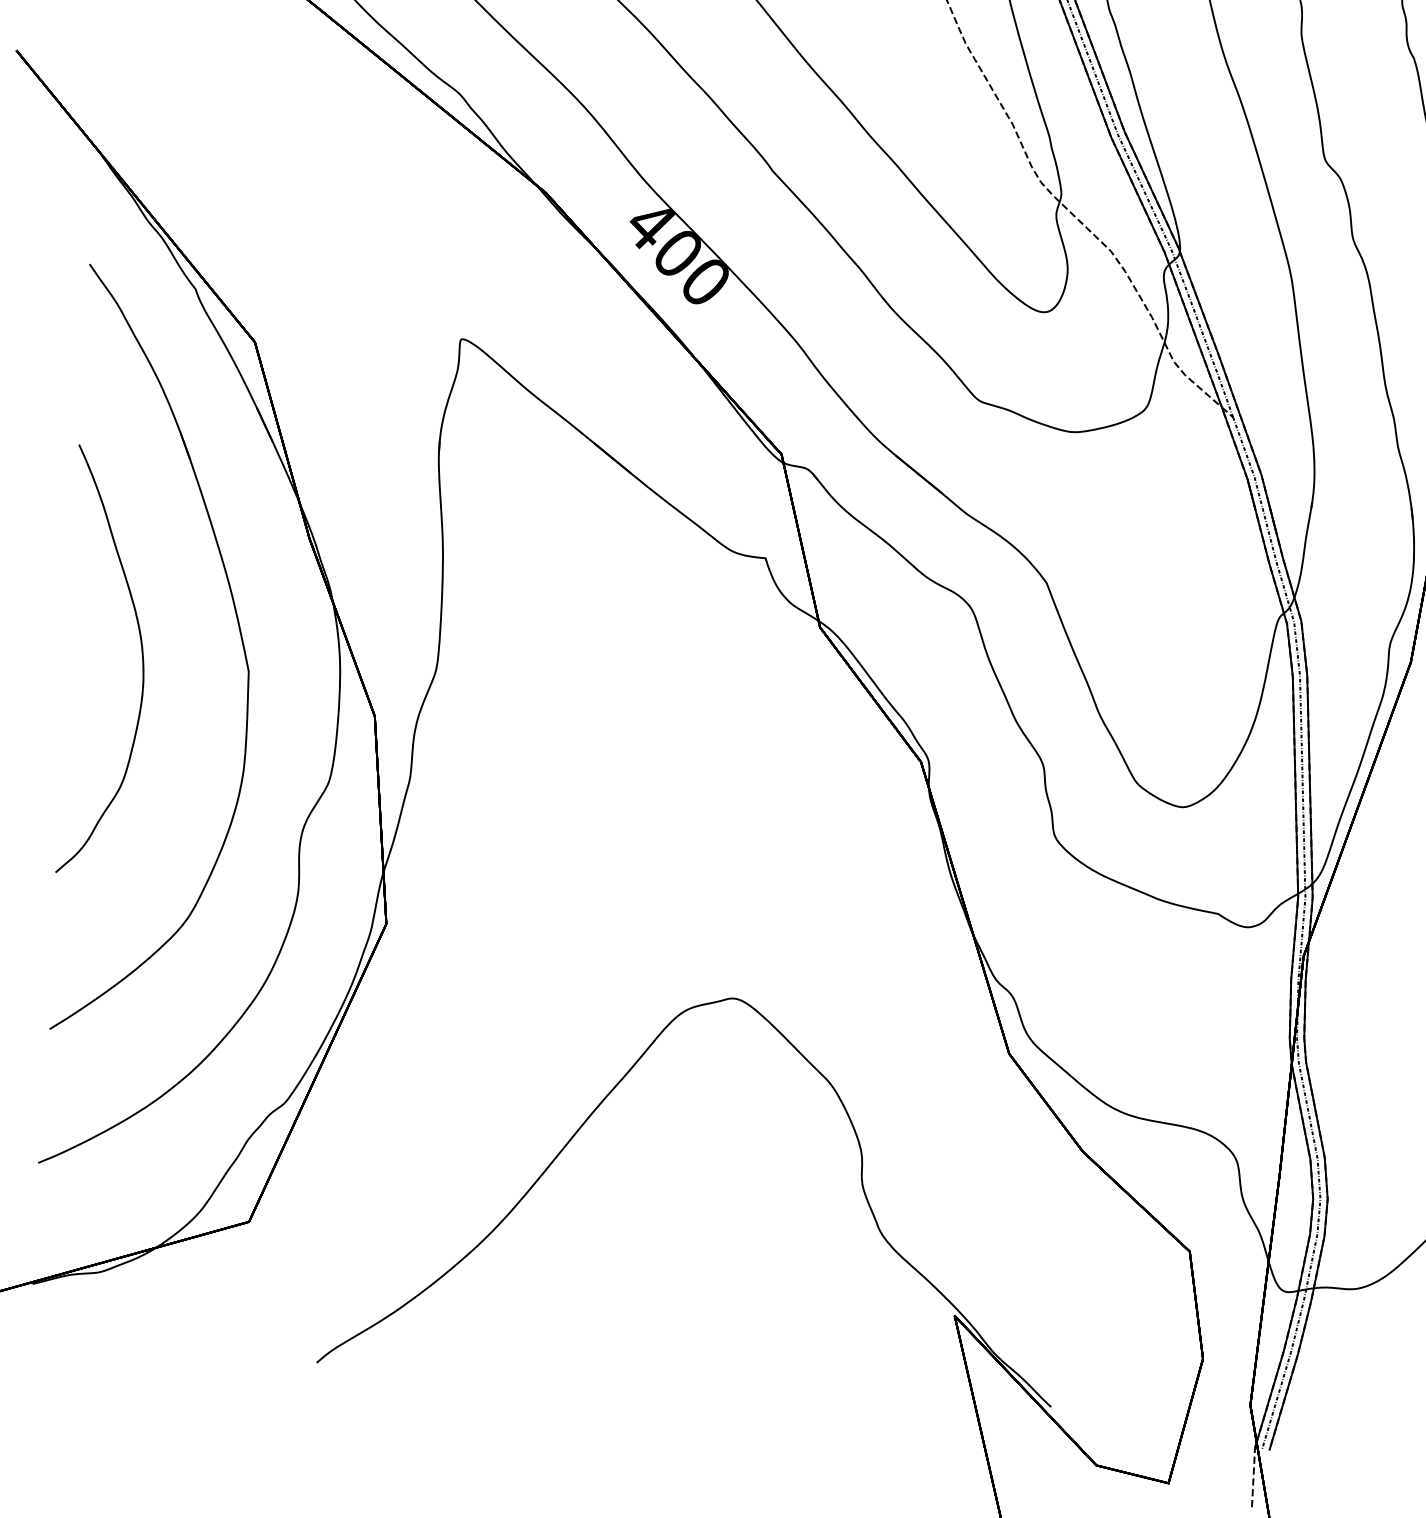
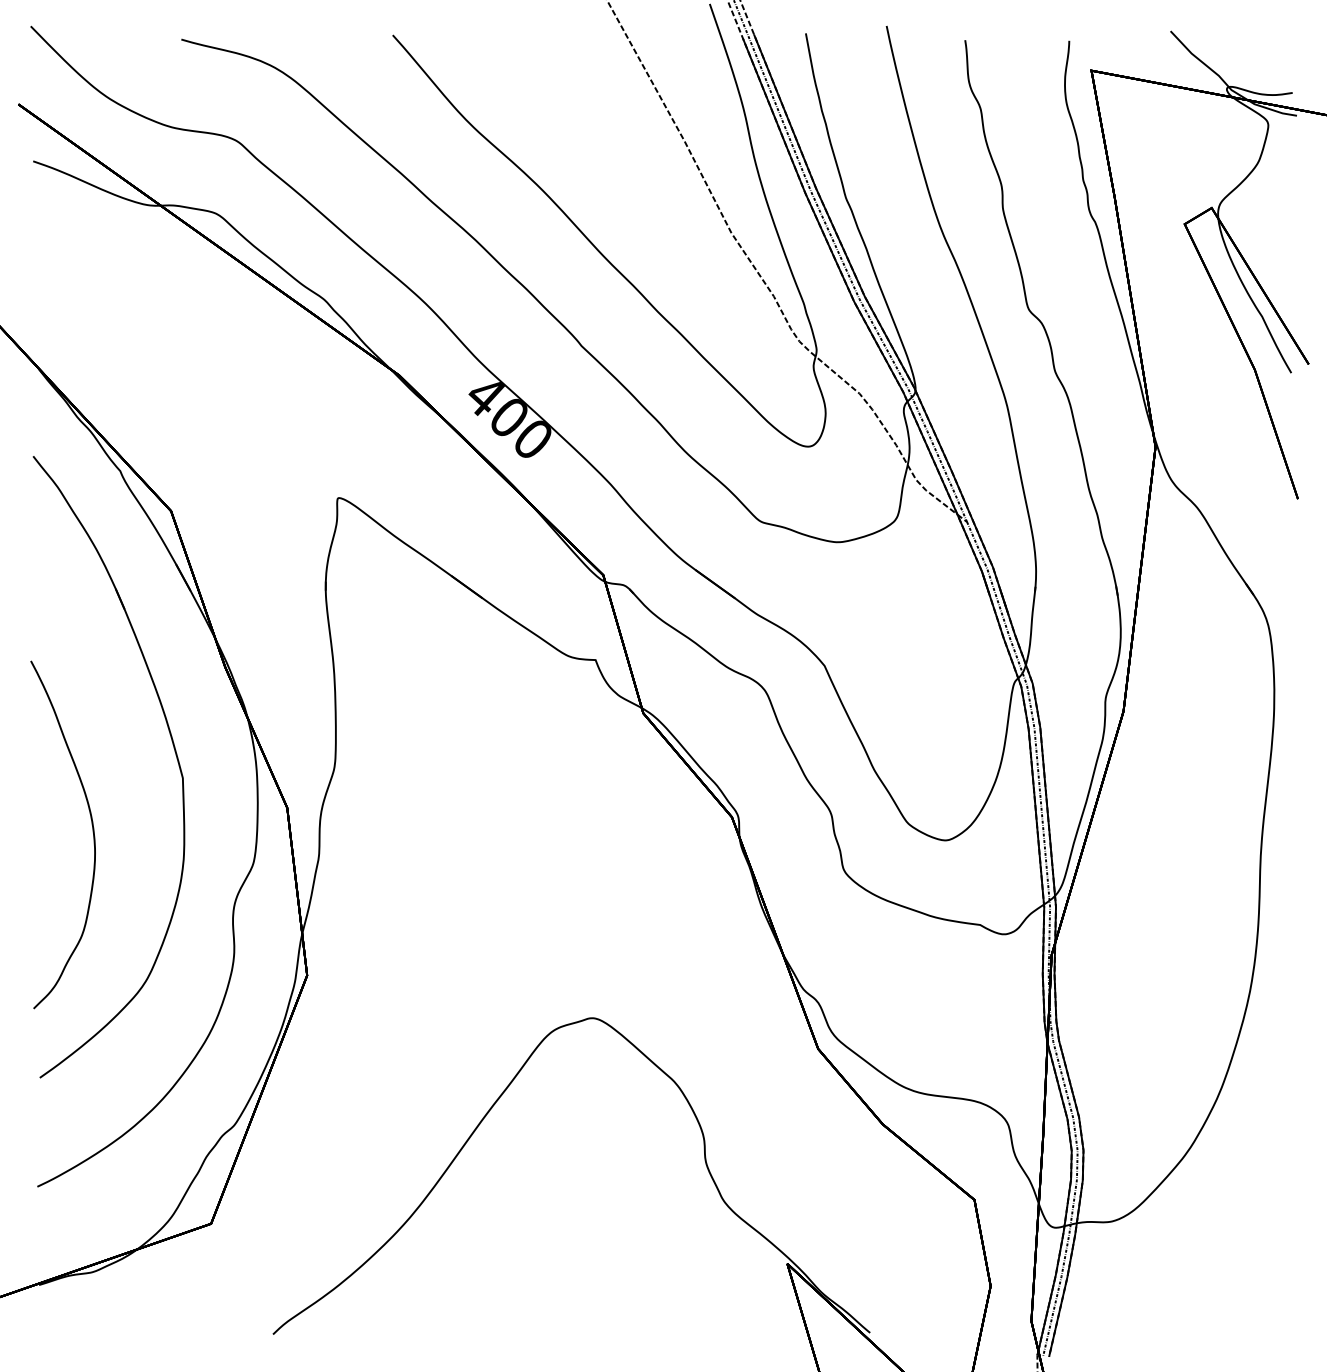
curve: (141, 660) -> (92, 832), moved

